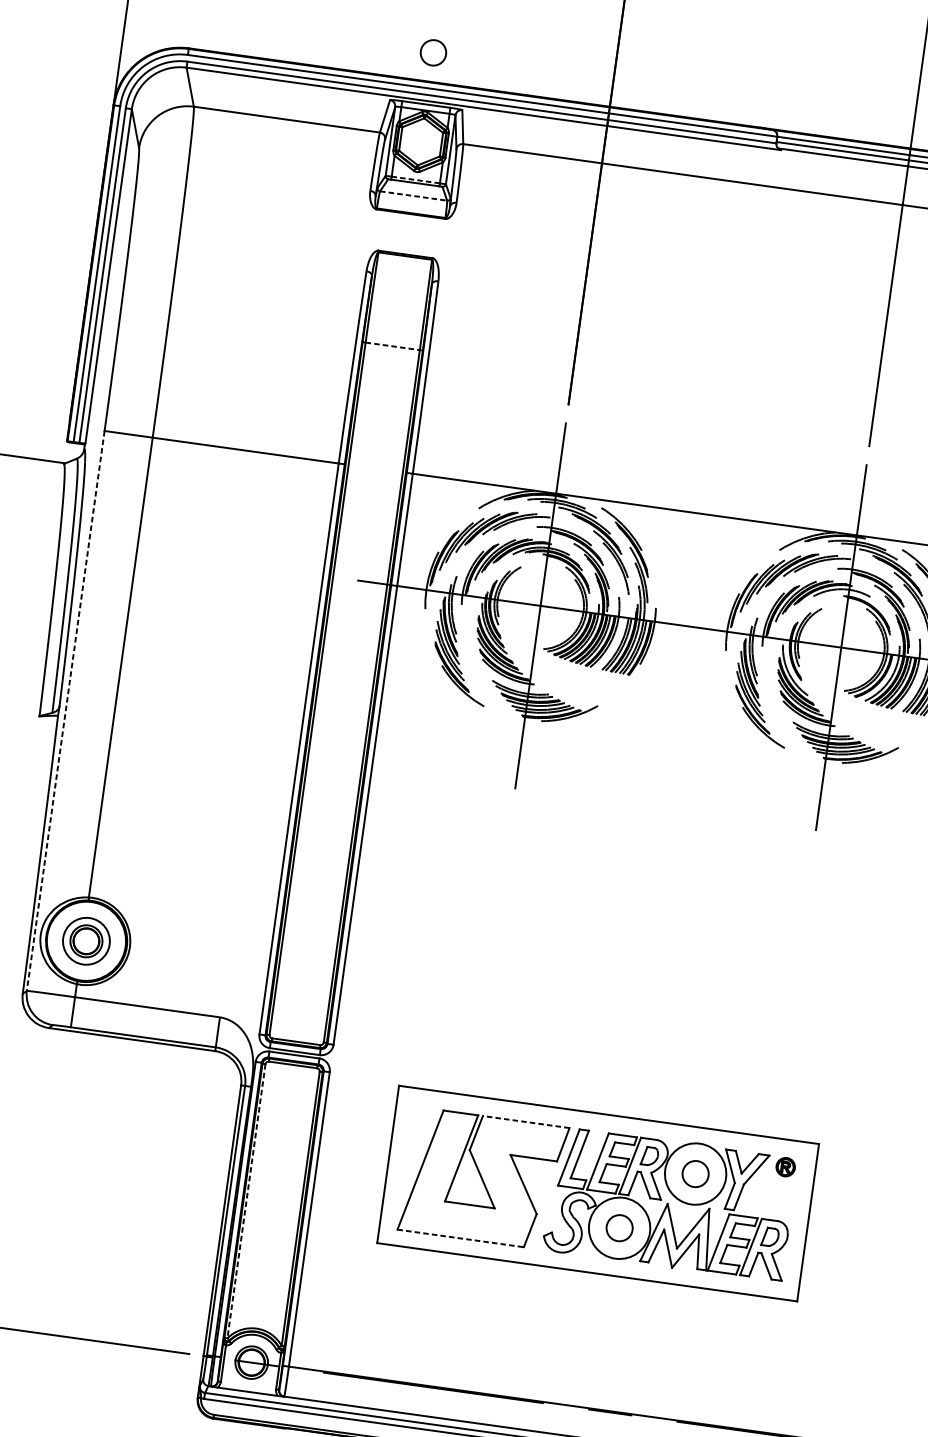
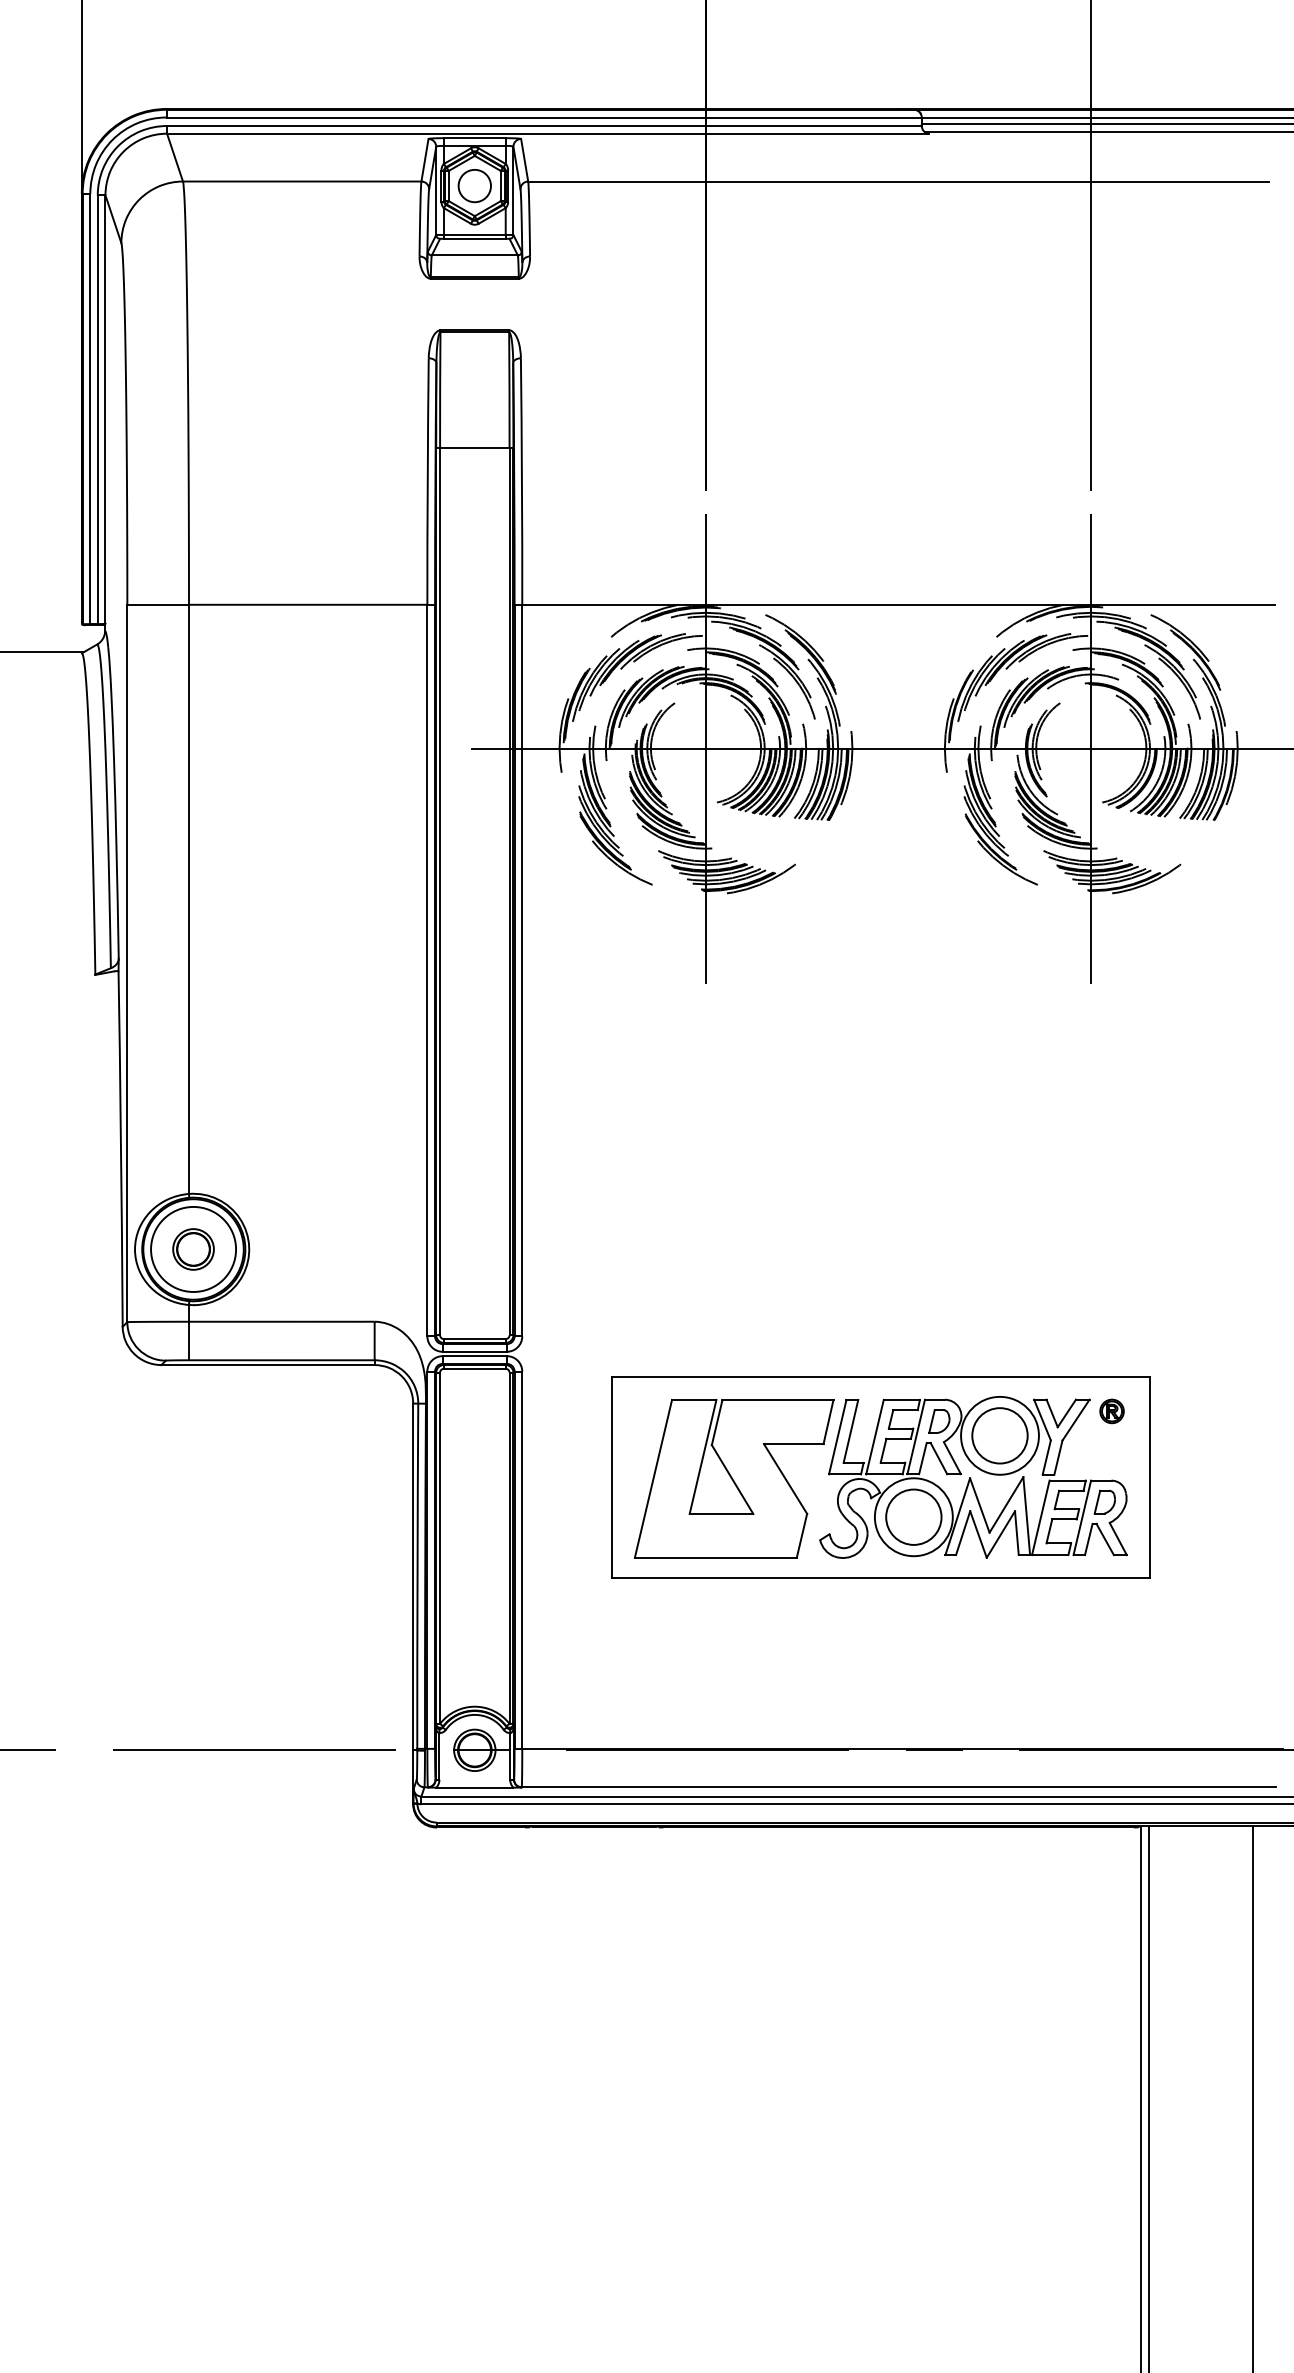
circle: (433, 53) -> (474, 186), moved
line: (415, 179) -> (474, 234), dashed -> solid
line: (414, 196) -> (475, 255), dashed -> solid
line: (392, 346) -> (474, 448), dashed -> solid
line: (65, 710) -> (127, 963), dashed -> solid
circle: (86, 940) -> (193, 1248), size x1.43
line: (525, 1121) -> (777, 1399), dashed -> solid
circle: (695, 1173) -> (999, 1435), size x1.67
line: (246, 1201) -> (440, 1548), dashed -> solid
circle: (619, 1227) -> (913, 1516), size x1.67
line: (460, 1238) -> (715, 1557), dashed -> solid

